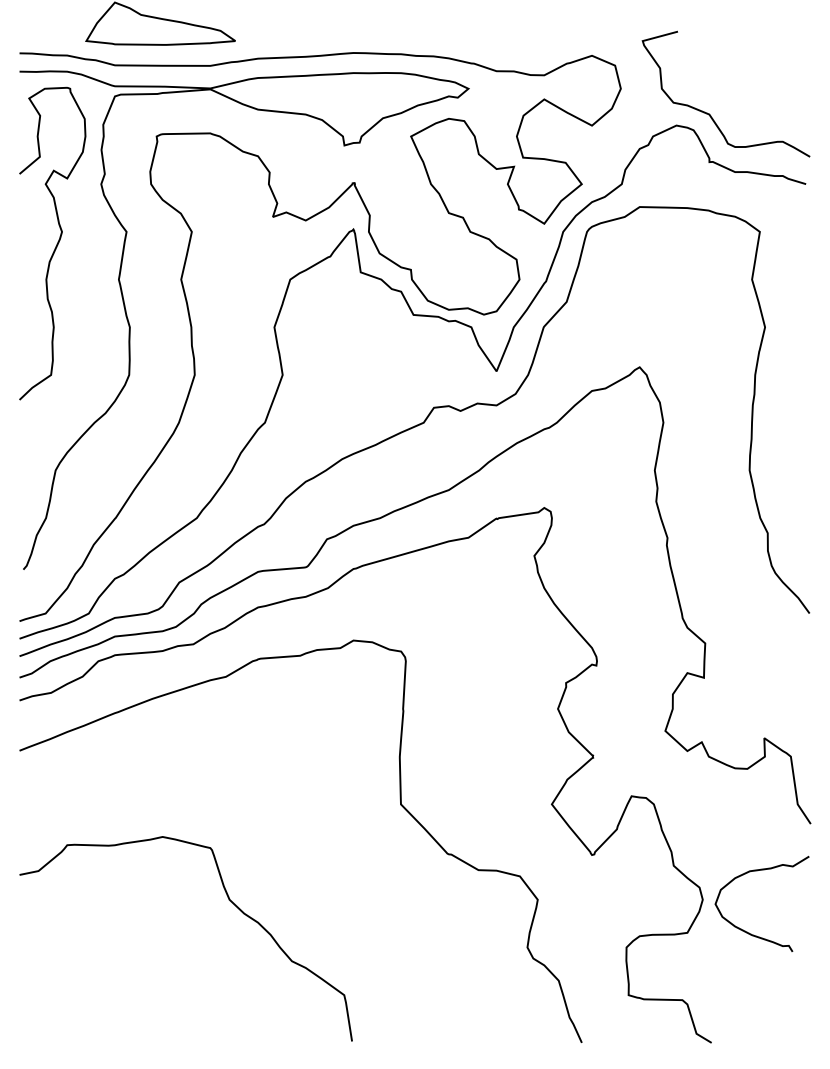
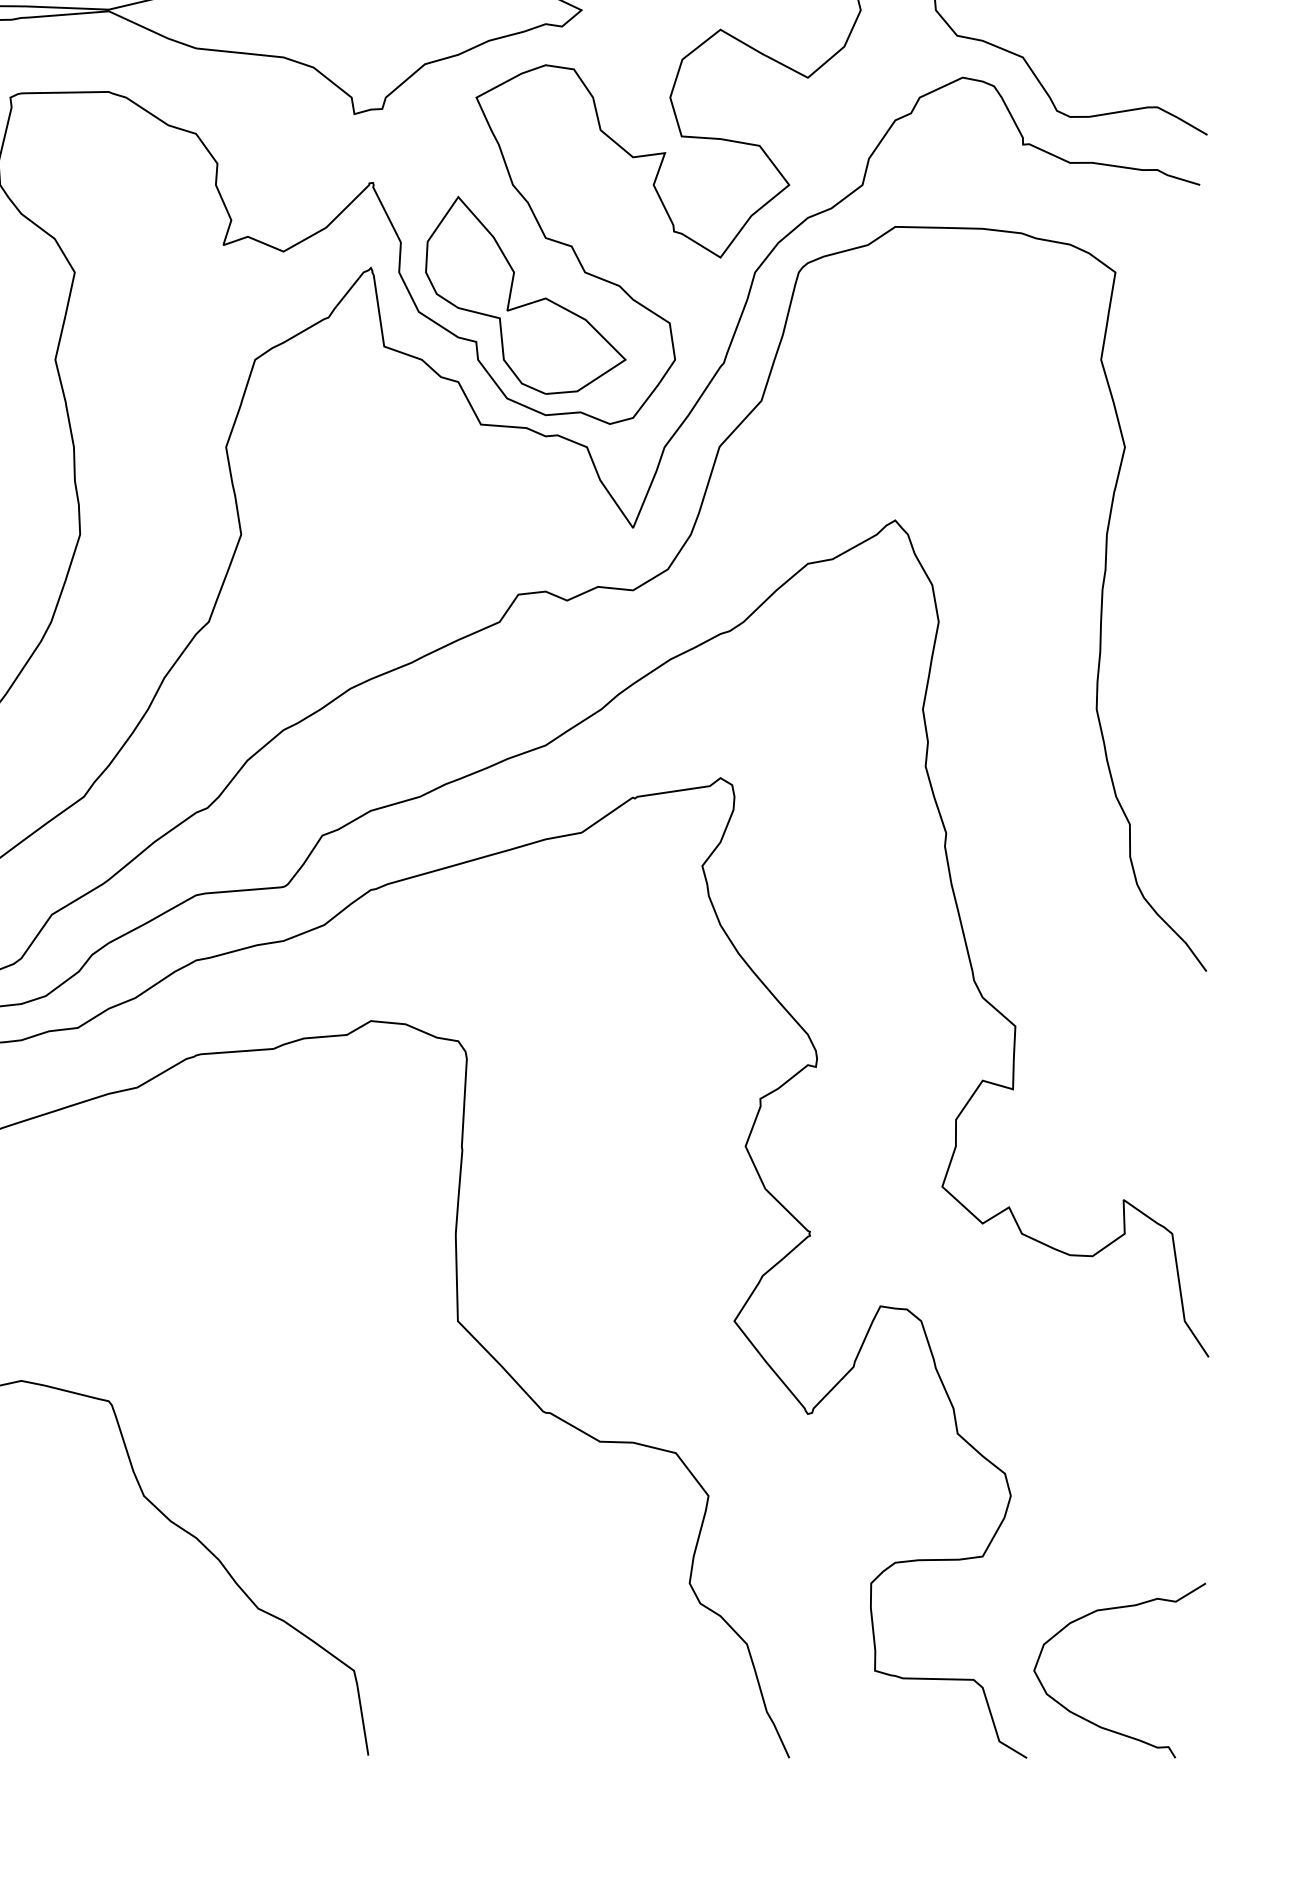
part: (437, 244) -> (524, 295), added
curve: (747, 931) -> (1092, 1720), moved

